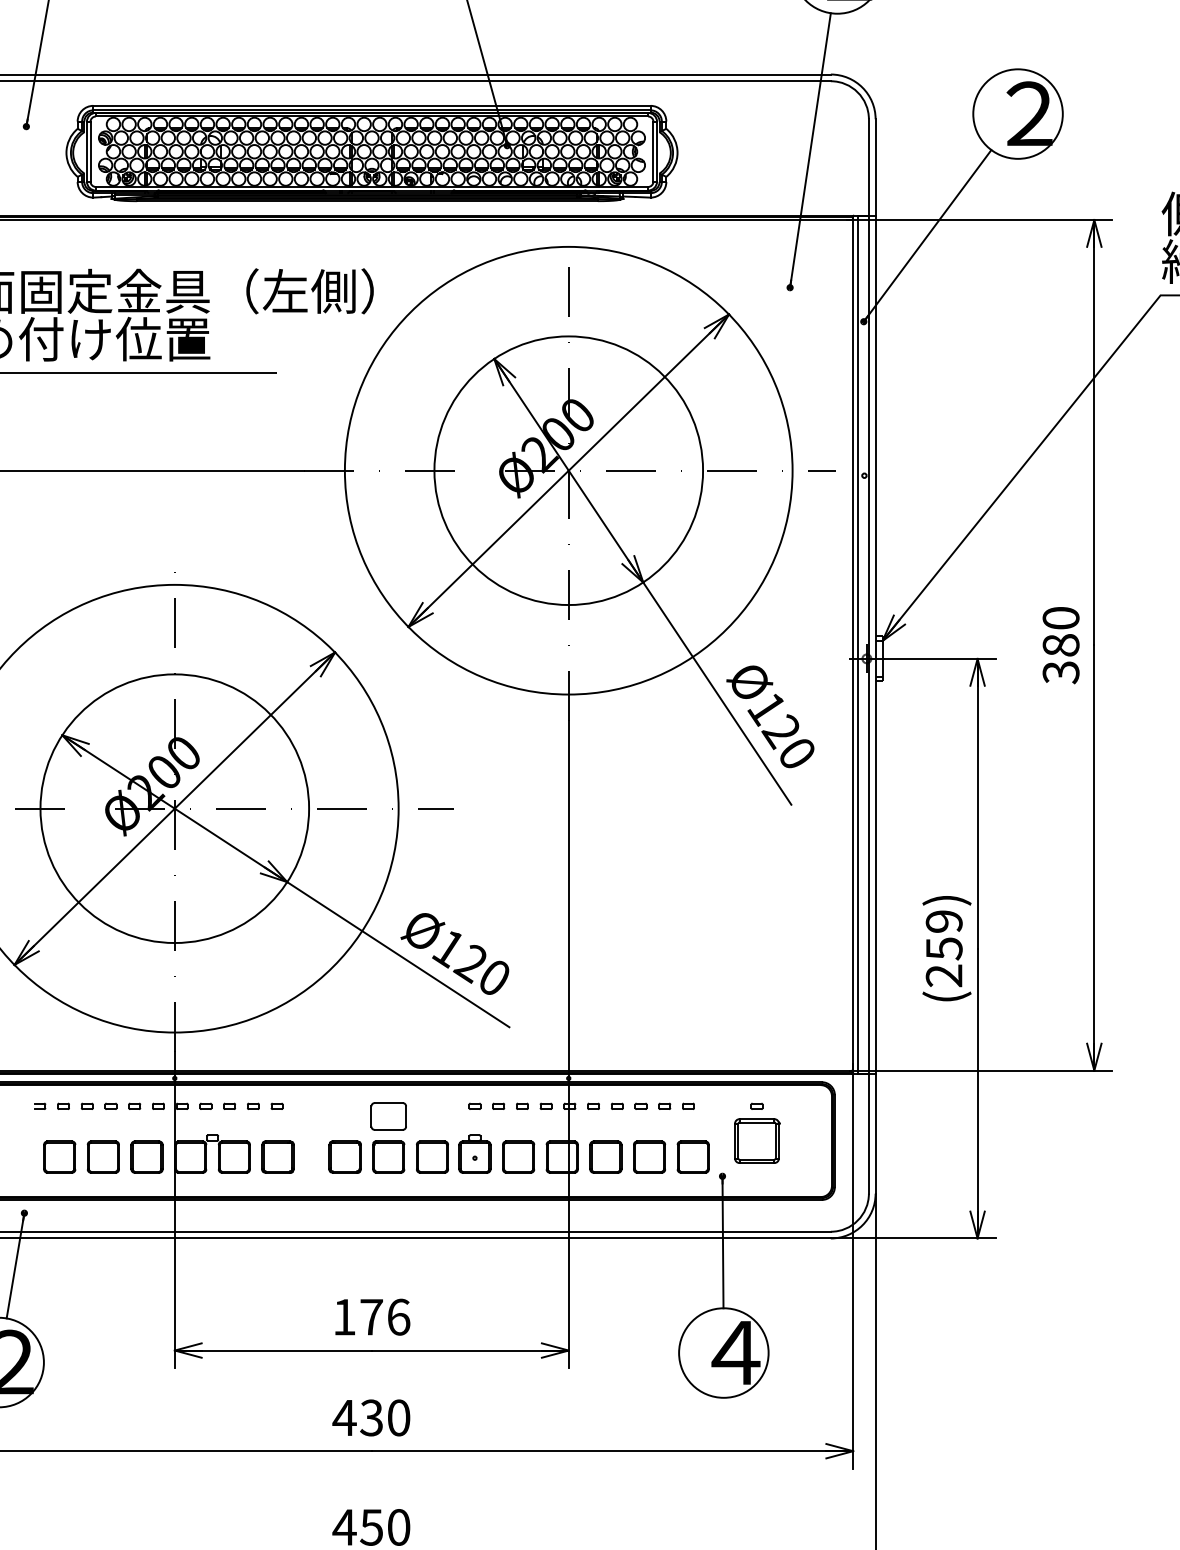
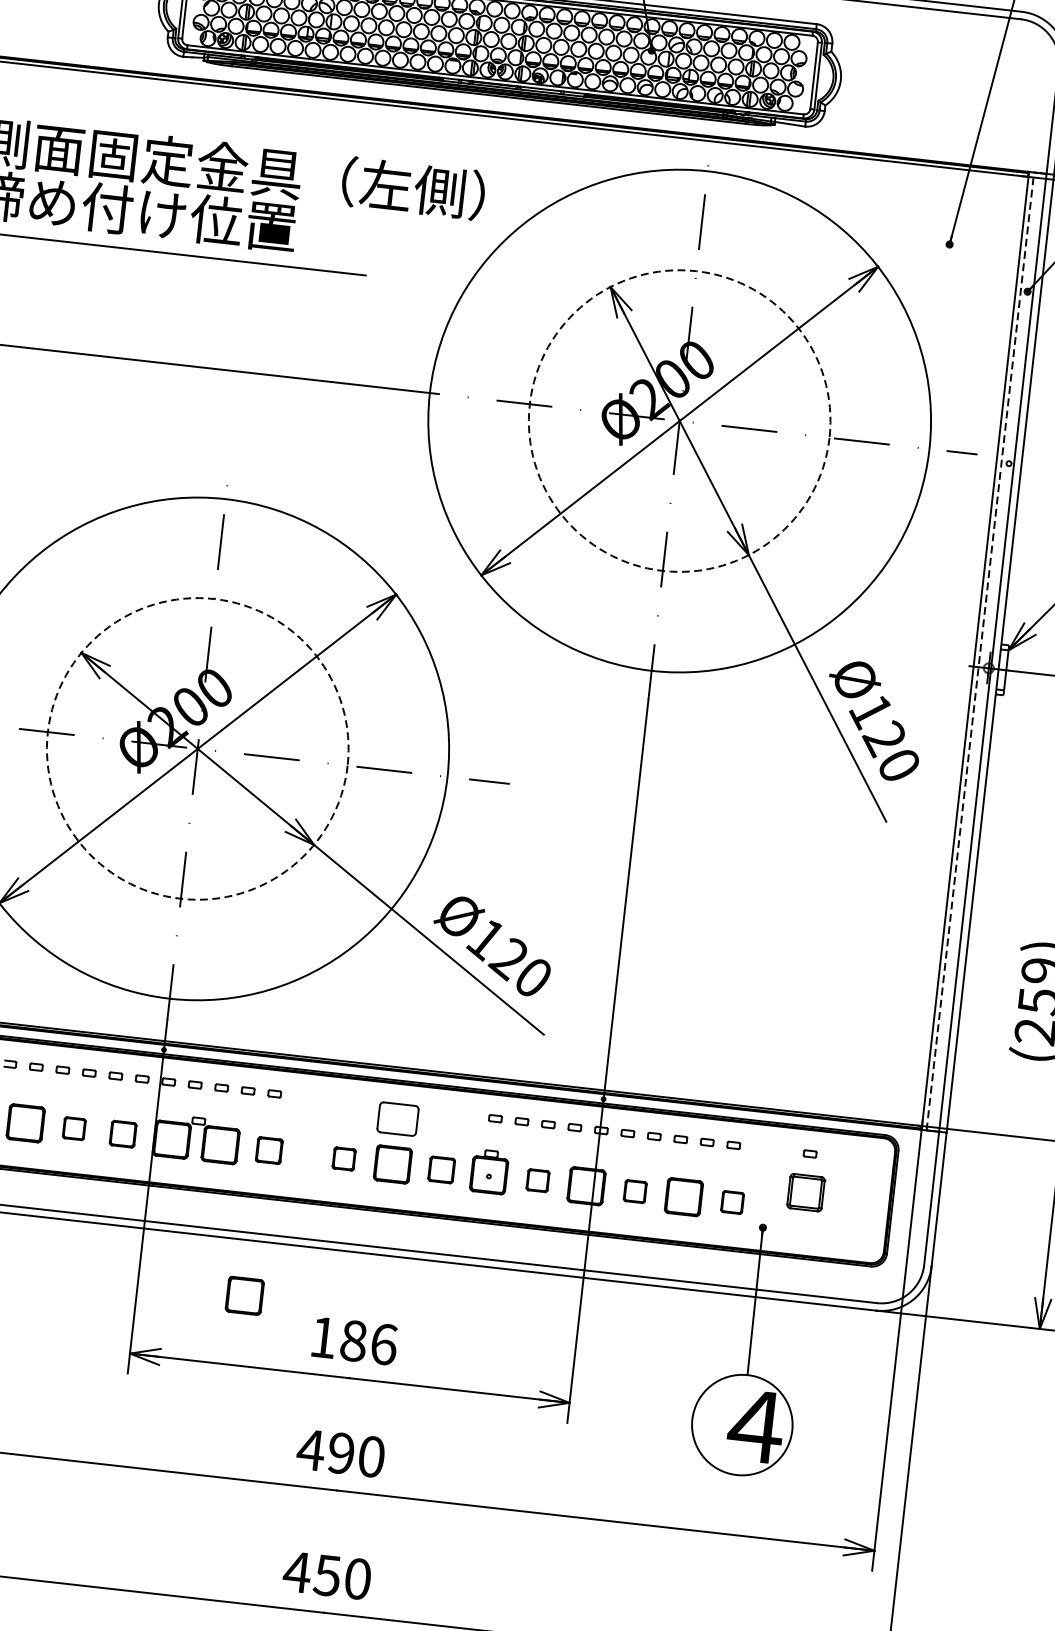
circle: (568, 470) -> (679, 420), solid -> dashed
line: (857, 644) -> (980, 651), solid -> dashed
circle: (174, 808) -> (197, 748), solid -> dashed
part: (757, 1140) -> (806, 1192), size x0.7
part: (102, 1156) -> (73, 1127), size x0.6
part: (146, 1156) -> (122, 1133), size x0.7
part: (277, 1156) -> (268, 1149), size x0.7
part: (344, 1156) -> (343, 1158), size x0.6
part: (432, 1156) -> (441, 1169), size x0.7
part: (518, 1156) -> (537, 1180), size x0.6
part: (605, 1156) -> (634, 1190), size x0.6
part: (692, 1156) -> (731, 1201), size x0.6
part: (270, 1287) -> (244, 1295), added
text: (371, 1316) -> (353, 1340), 176 -> 186
text: (371, 1417) -> (341, 1452), 430 -> 490

